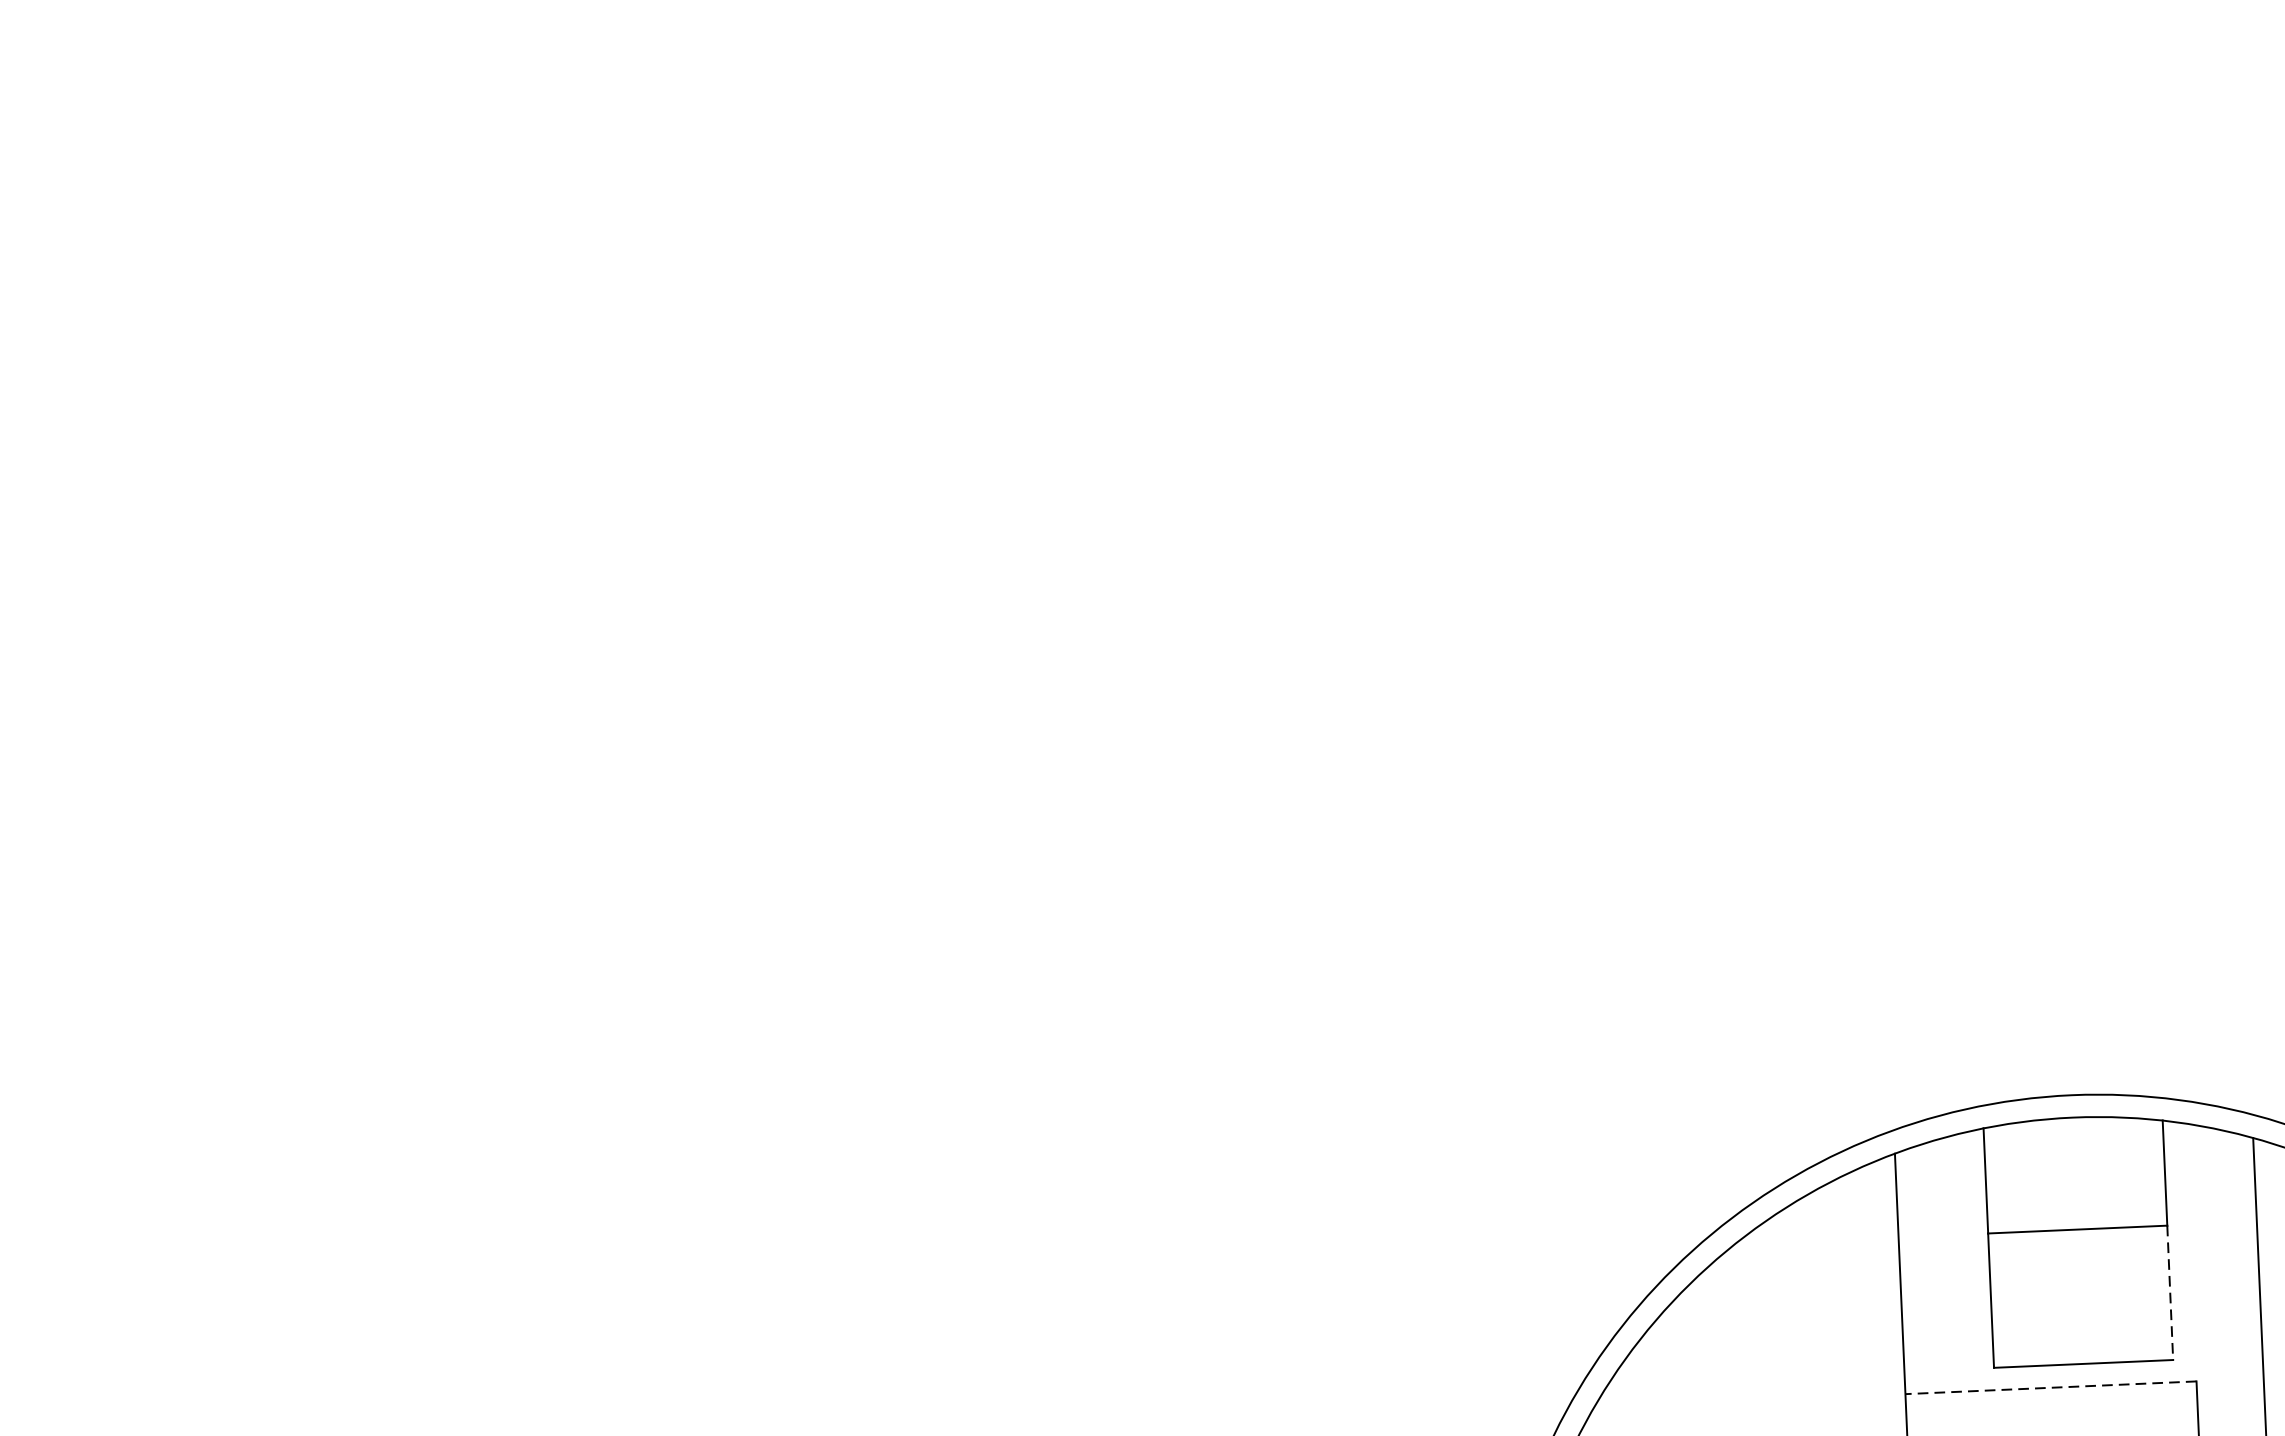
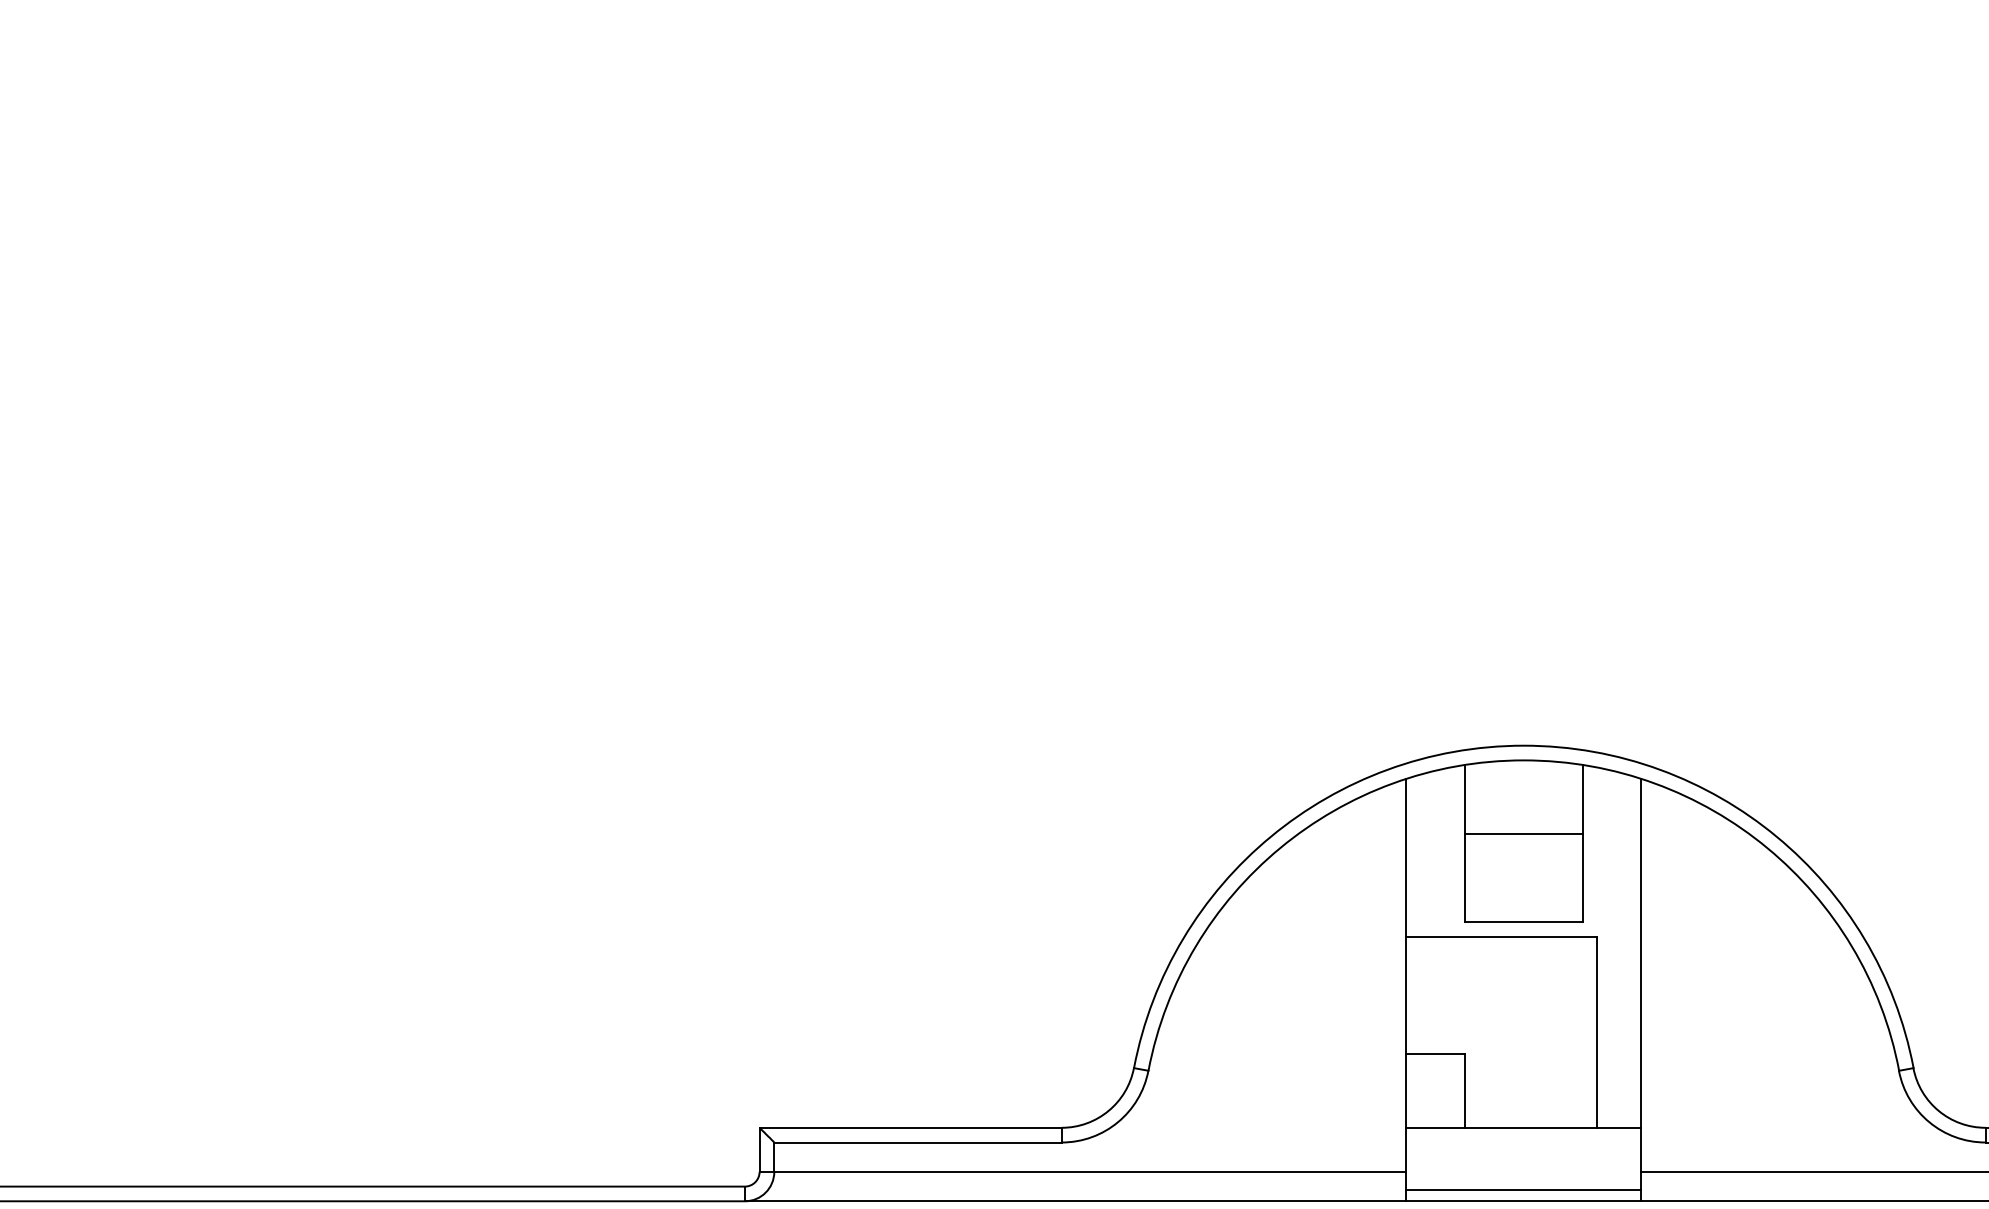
line: (2170, 1293) -> (1582, 878), dashed -> solid
line: (2050, 1387) -> (1501, 936), dashed -> solid

